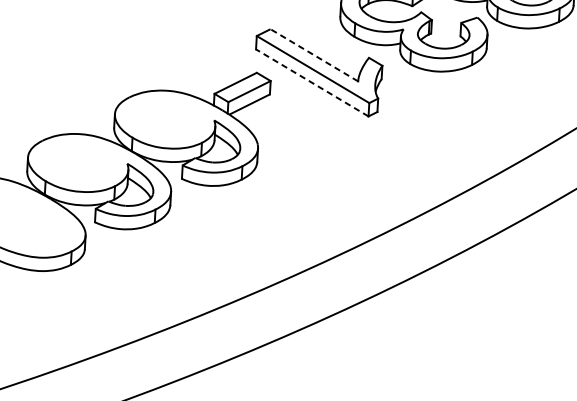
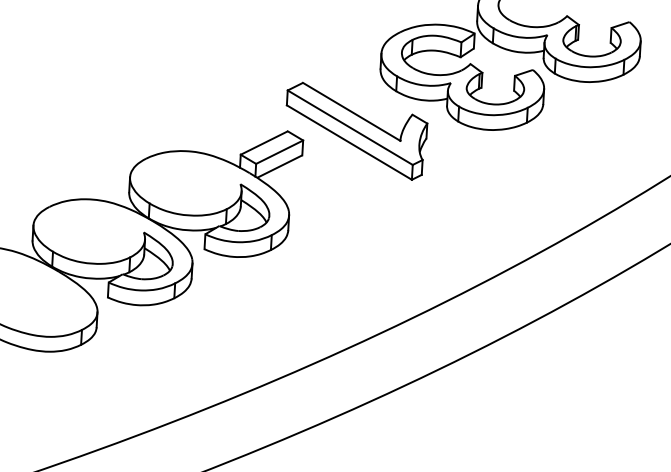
line: (314, 54) -> (351, 111), dashed -> solid
line: (312, 82) -> (349, 142), dashed -> solid

